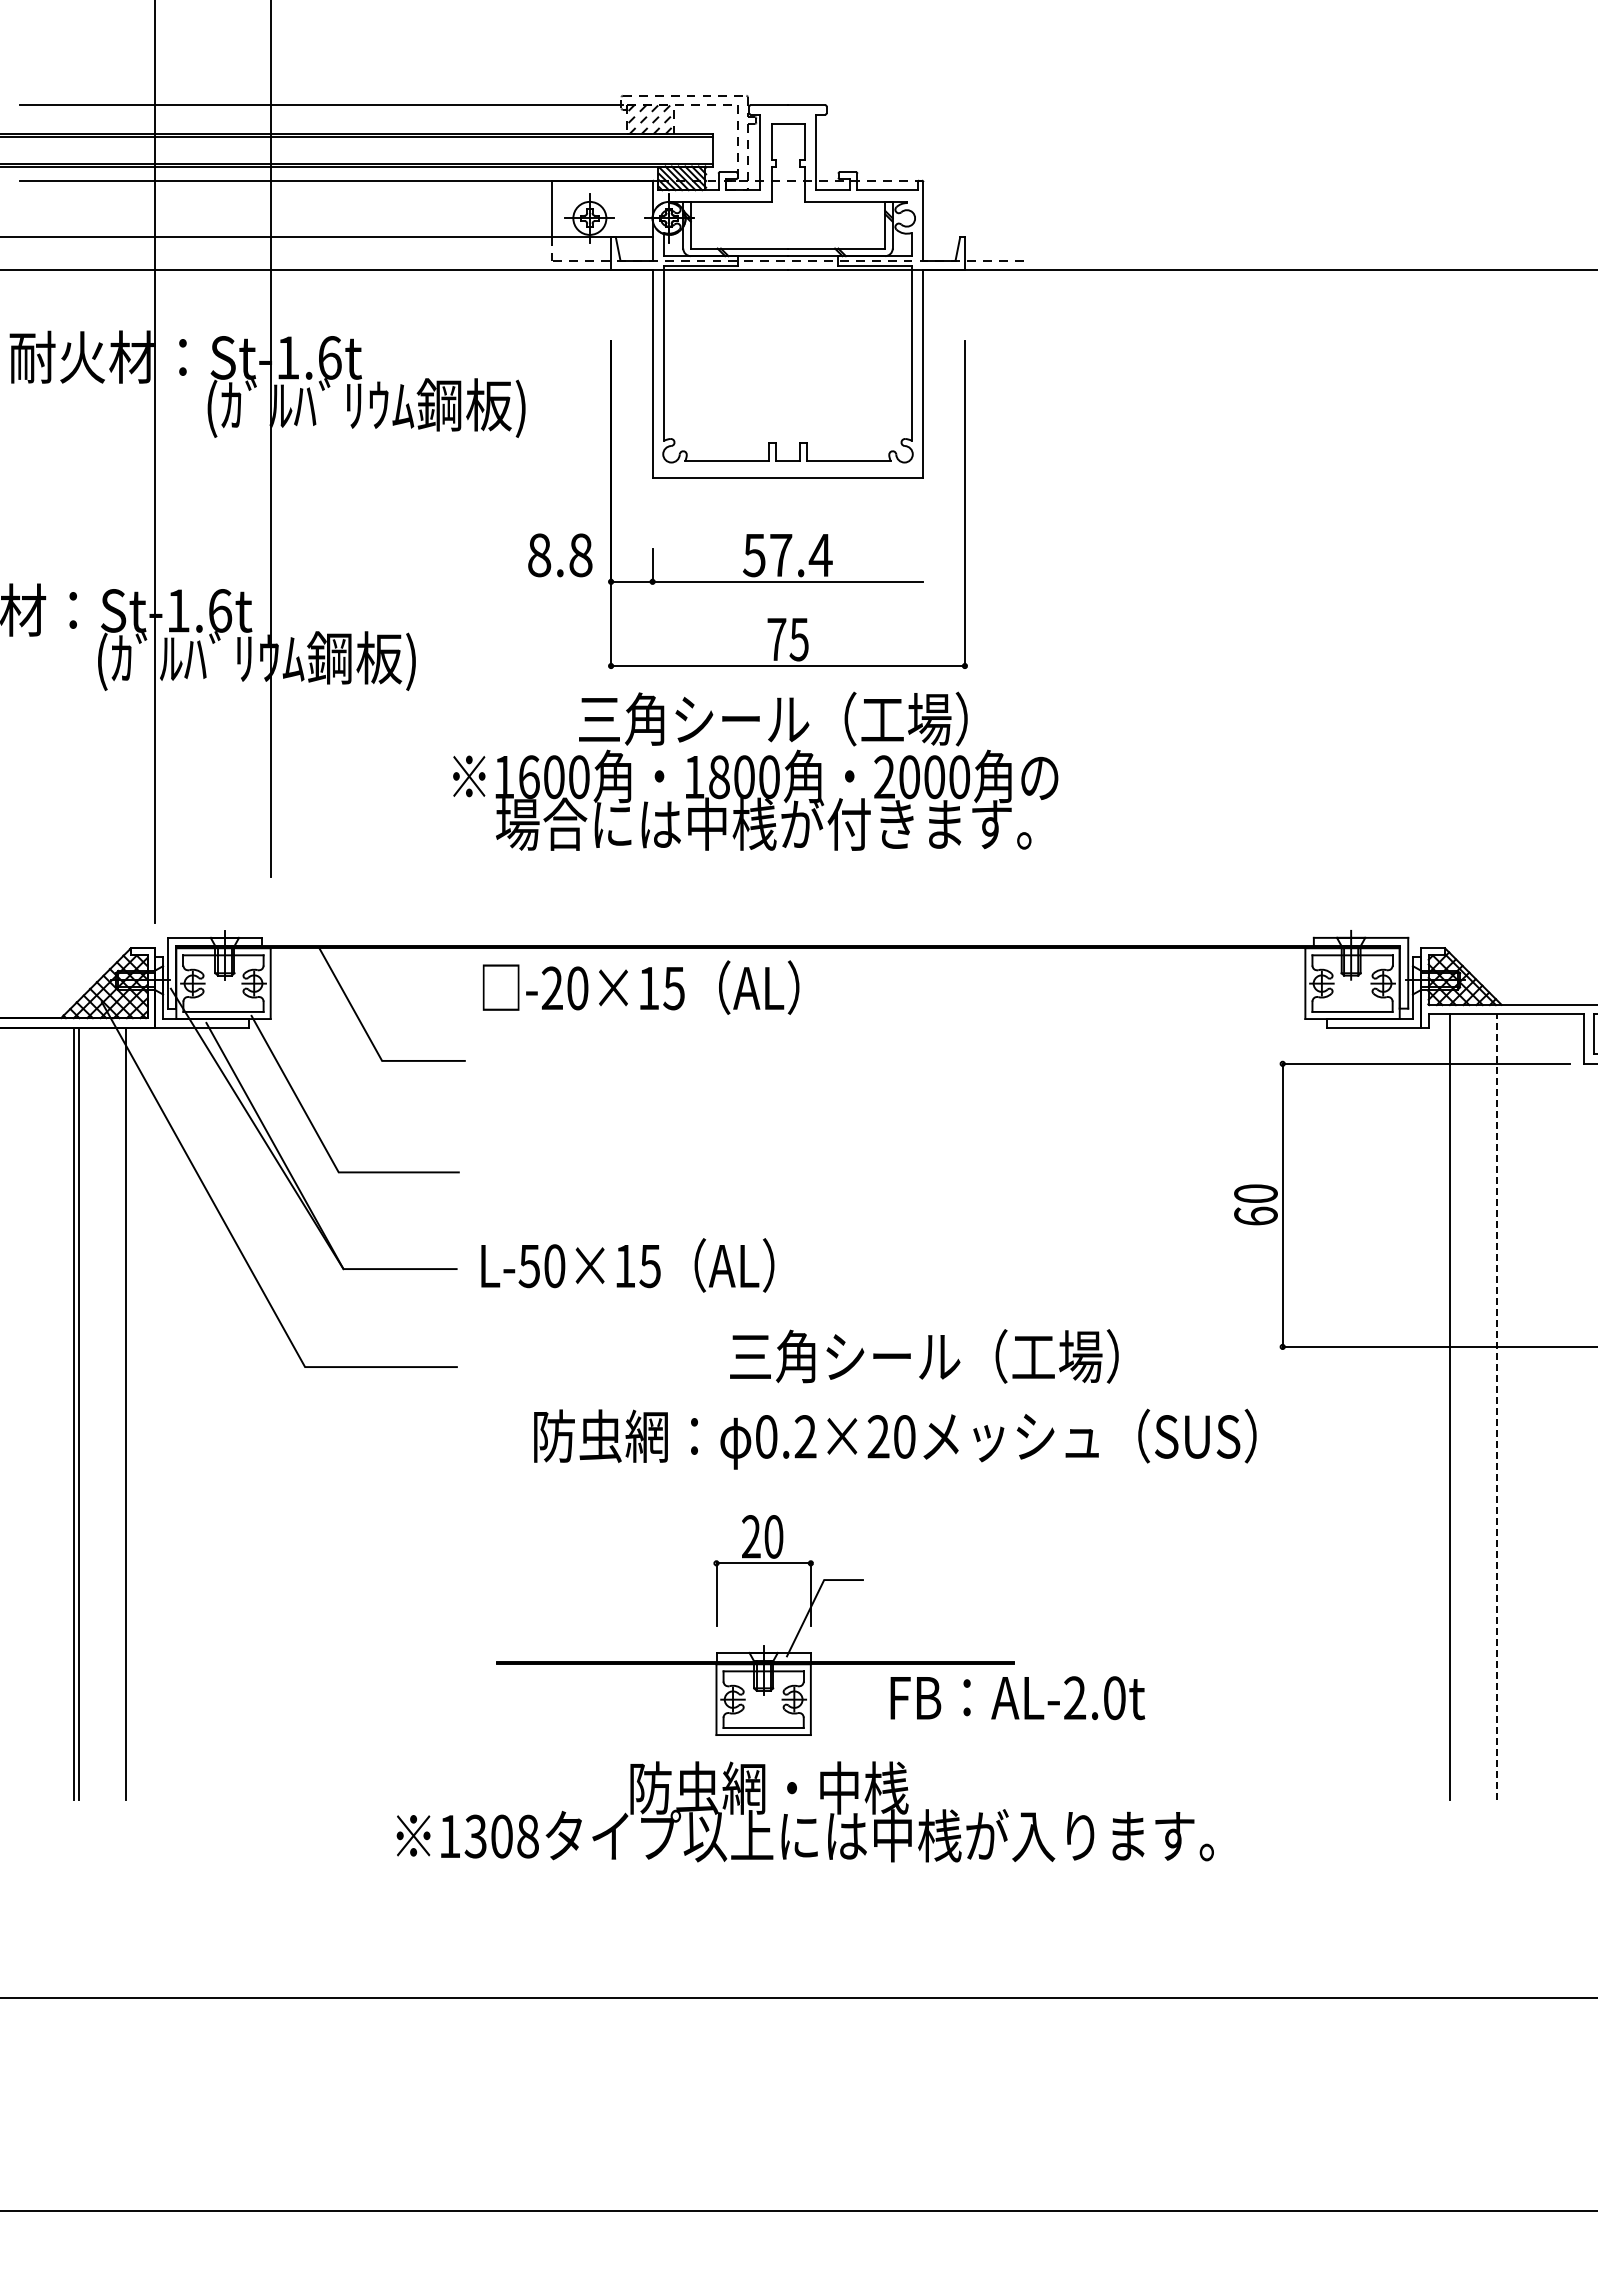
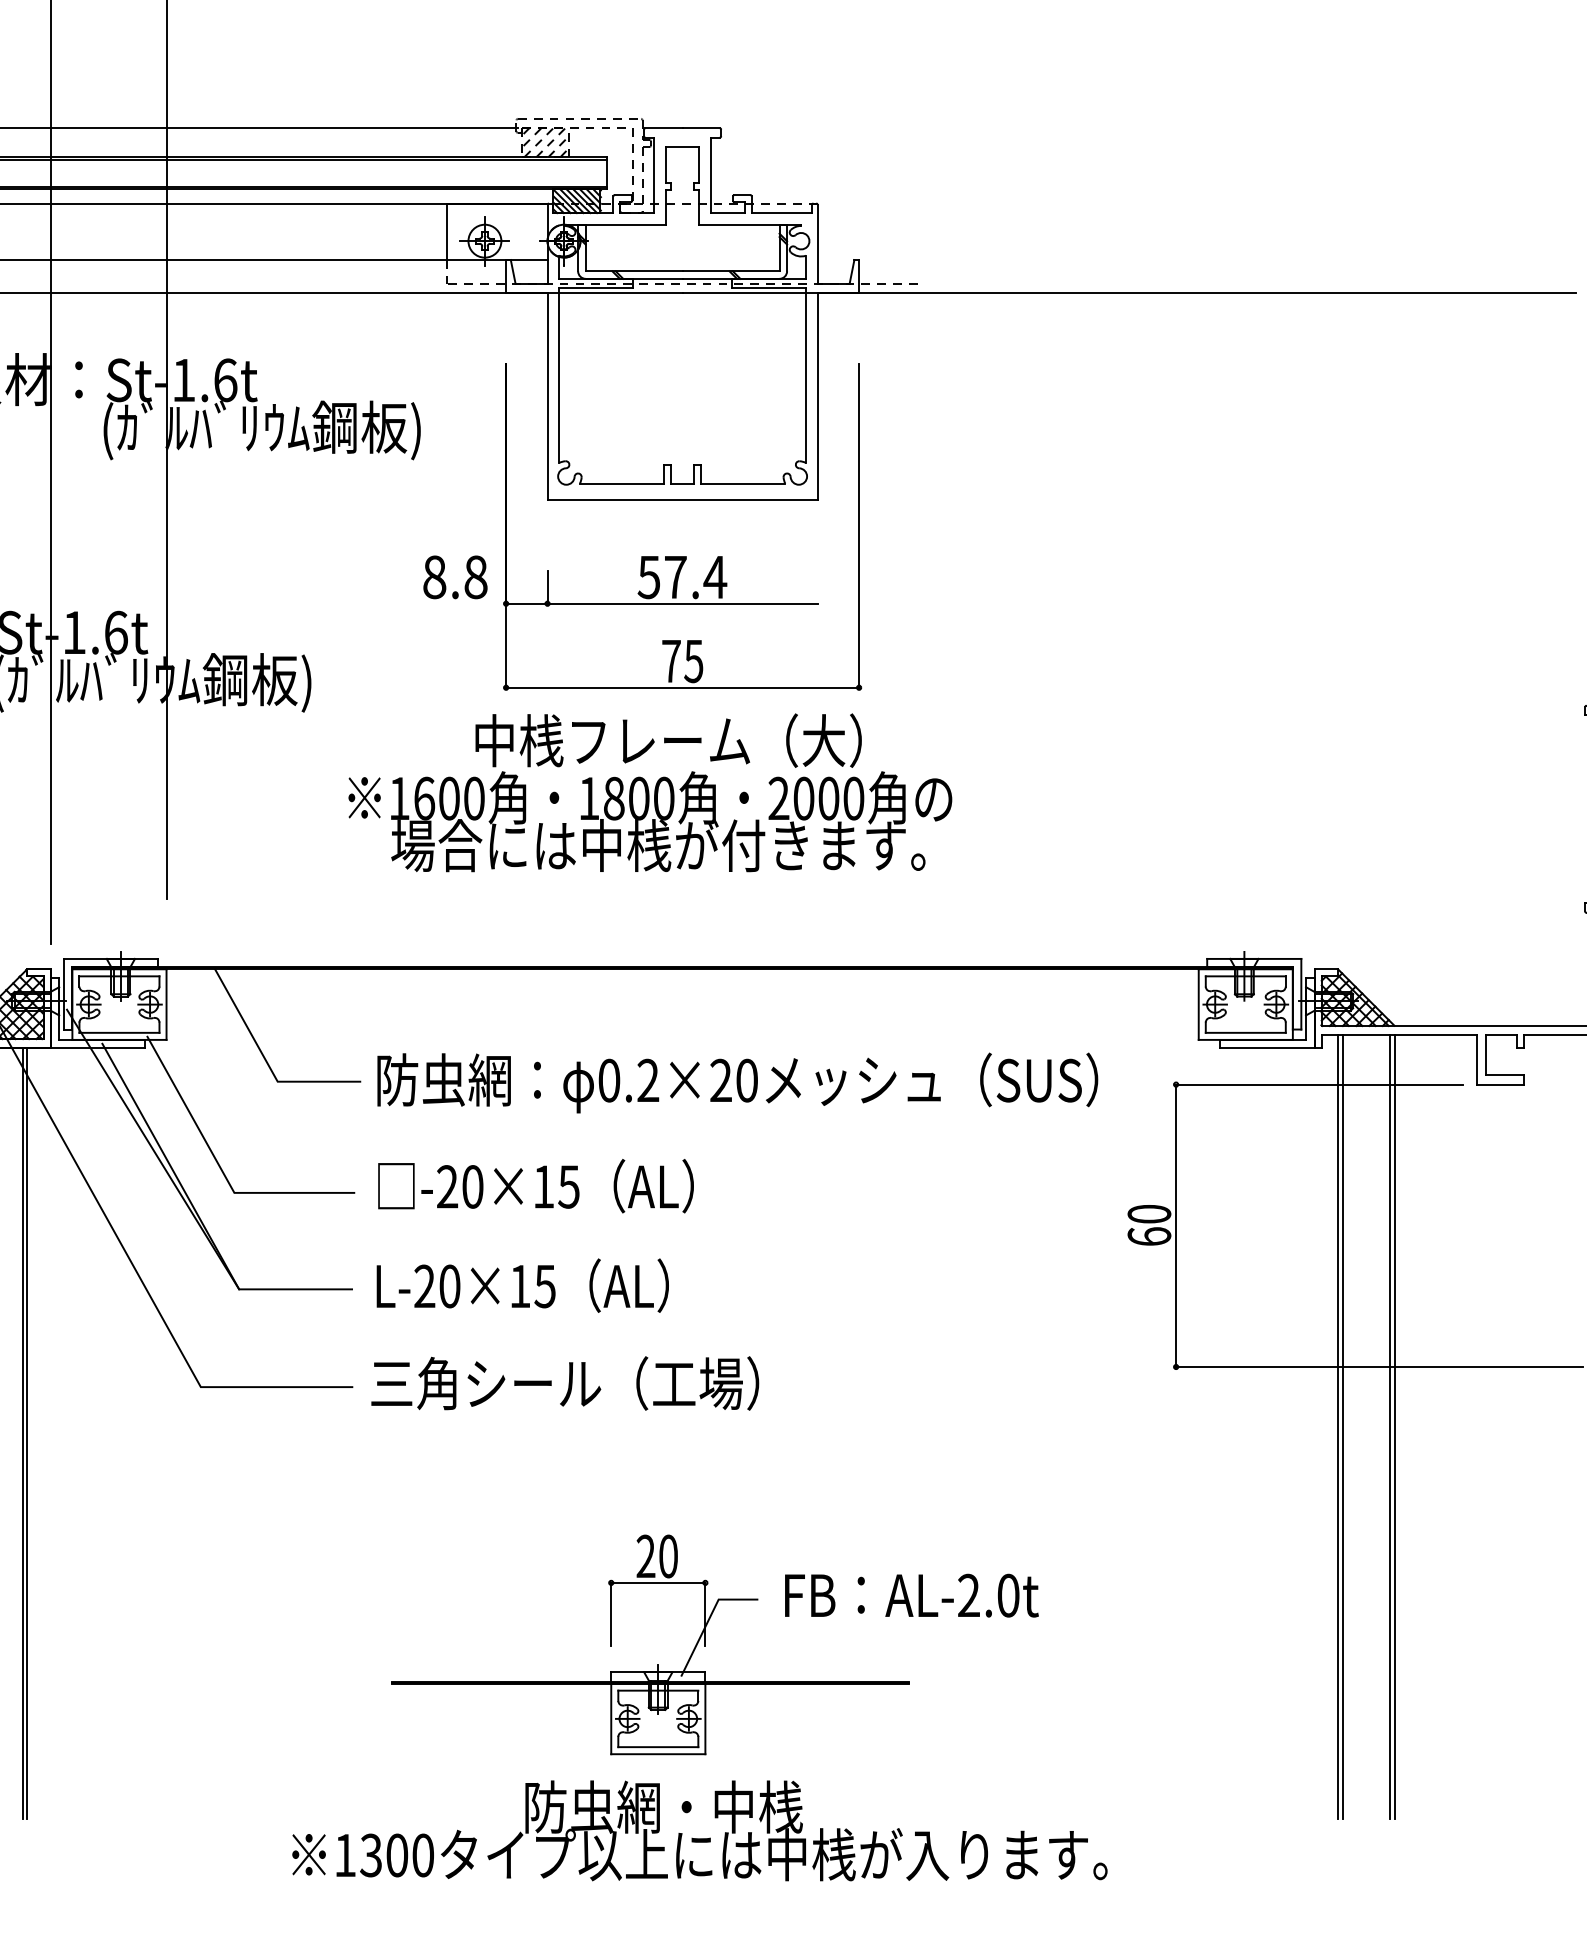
text: (765, 718) -> (660, 740), 三角シール（工場） -> 中桟フレーム（大）
text: (640, 987) -> (535, 1186), moved
text: (528, 1266) -> (423, 1286), L-50×15 -> L-20×15
text: (924, 1356) -> (565, 1383), moved
line: (1445, 1407) -> (1338, 1427), added
line: (1496, 1407) -> (1389, 1427), dashed -> solid
line: (1501, 1407) -> (1394, 1427), added
line: (131, 1413) -> (27, 1433), added
text: (895, 1438) -> (737, 1082), moved
text: (1017, 1698) -> (911, 1596), moved
text: (527, 1836) -> (422, 1855), 1308 -> 1300

